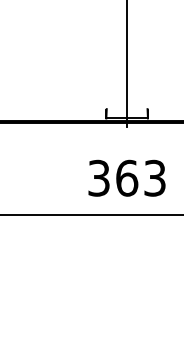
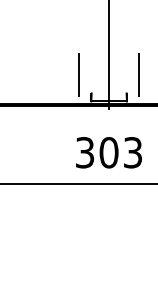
line: (92, 87) -> (79, 74), added
line: (162, 87) -> (139, 74), added
text: (126, 177) -> (108, 152), 363 -> 303

